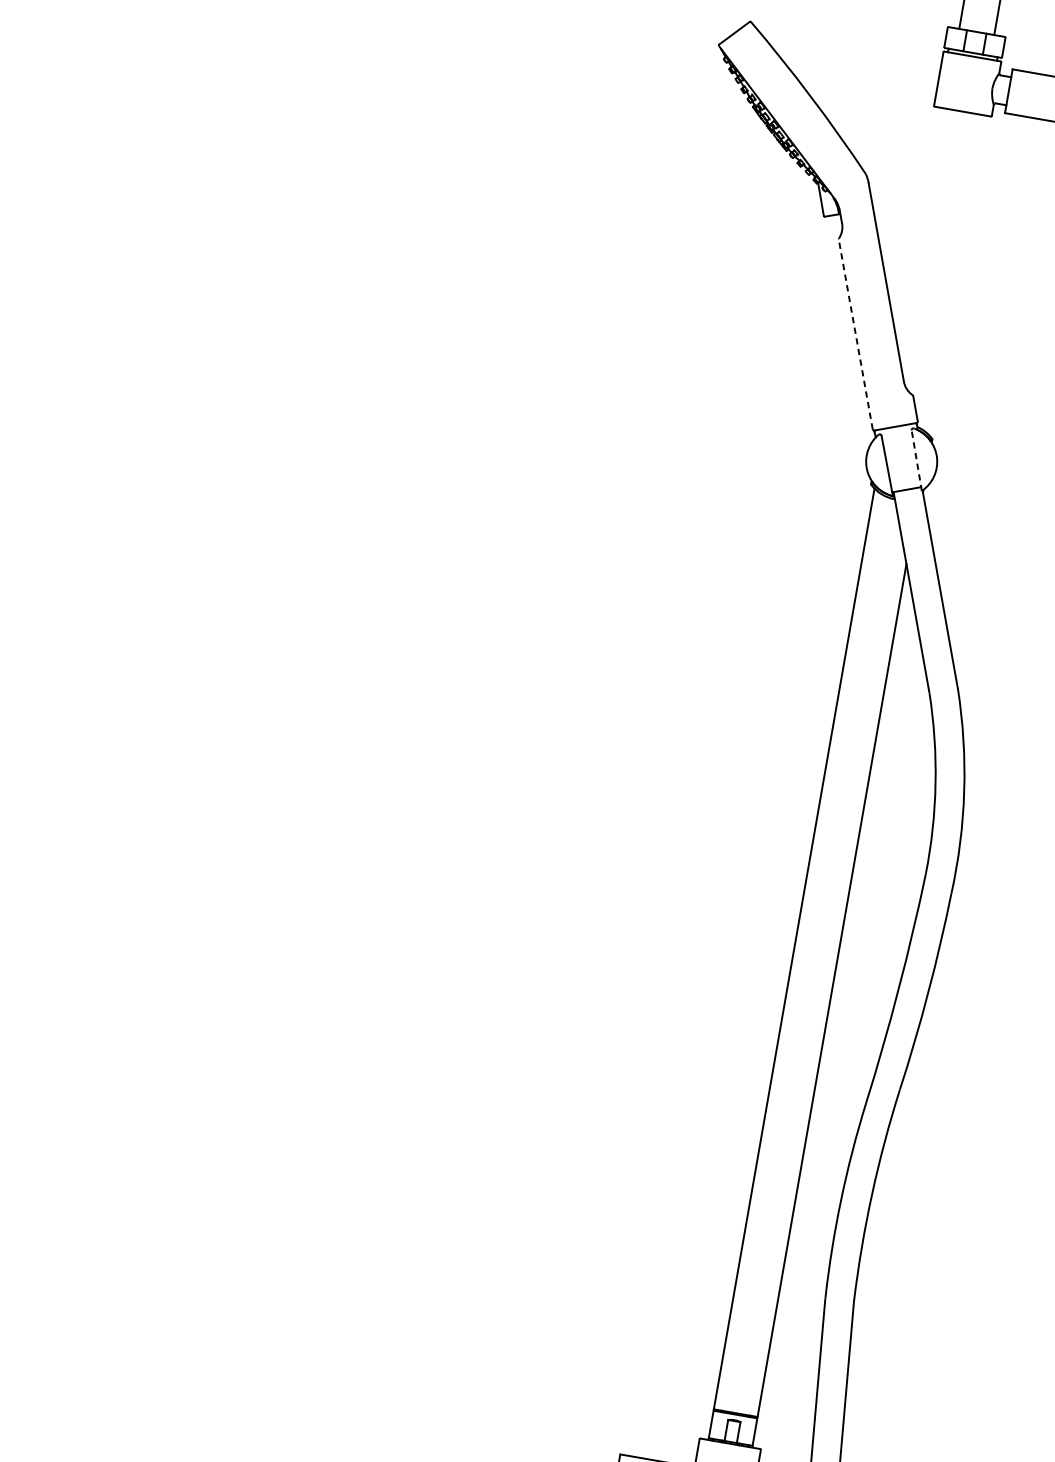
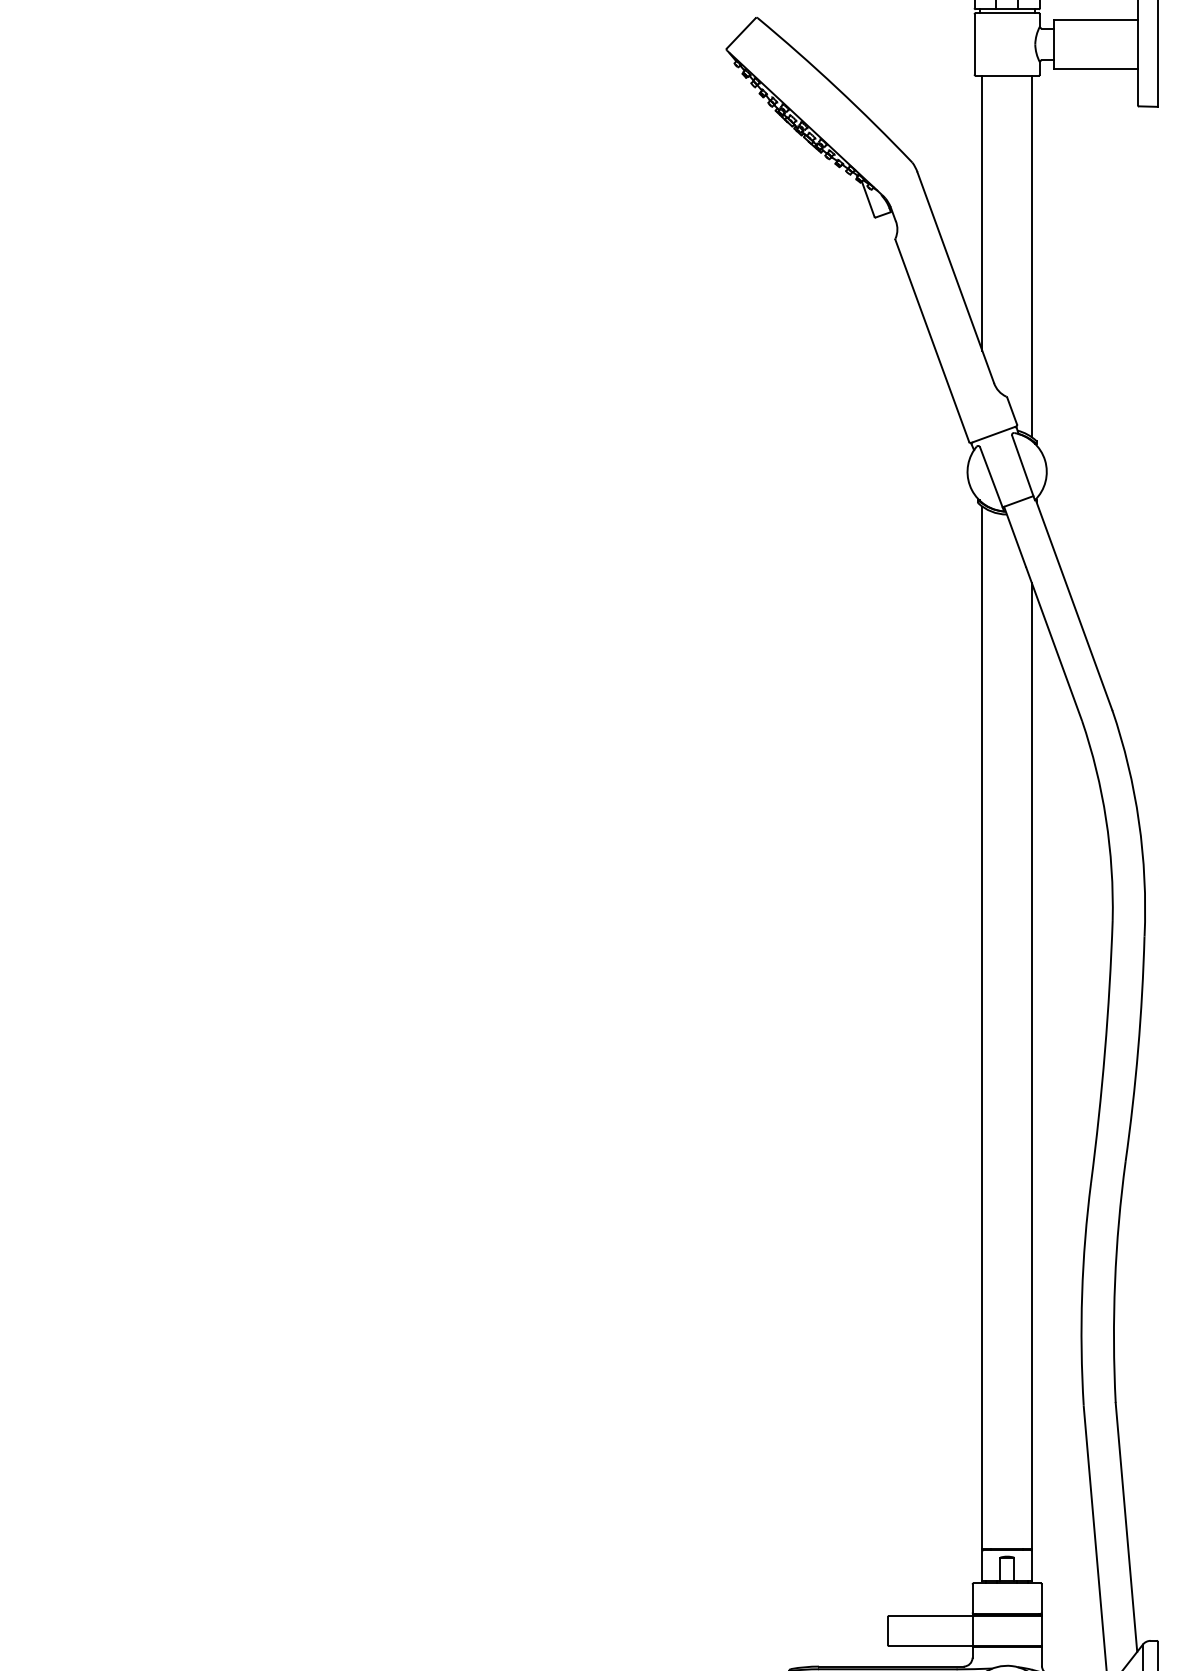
line: (919, 229) -> (982, 213), added
line: (957, 275) -> (1032, 256), added
line: (856, 334) -> (932, 340), dashed -> solid
line: (916, 460) -> (1023, 467), dashed -> solid

